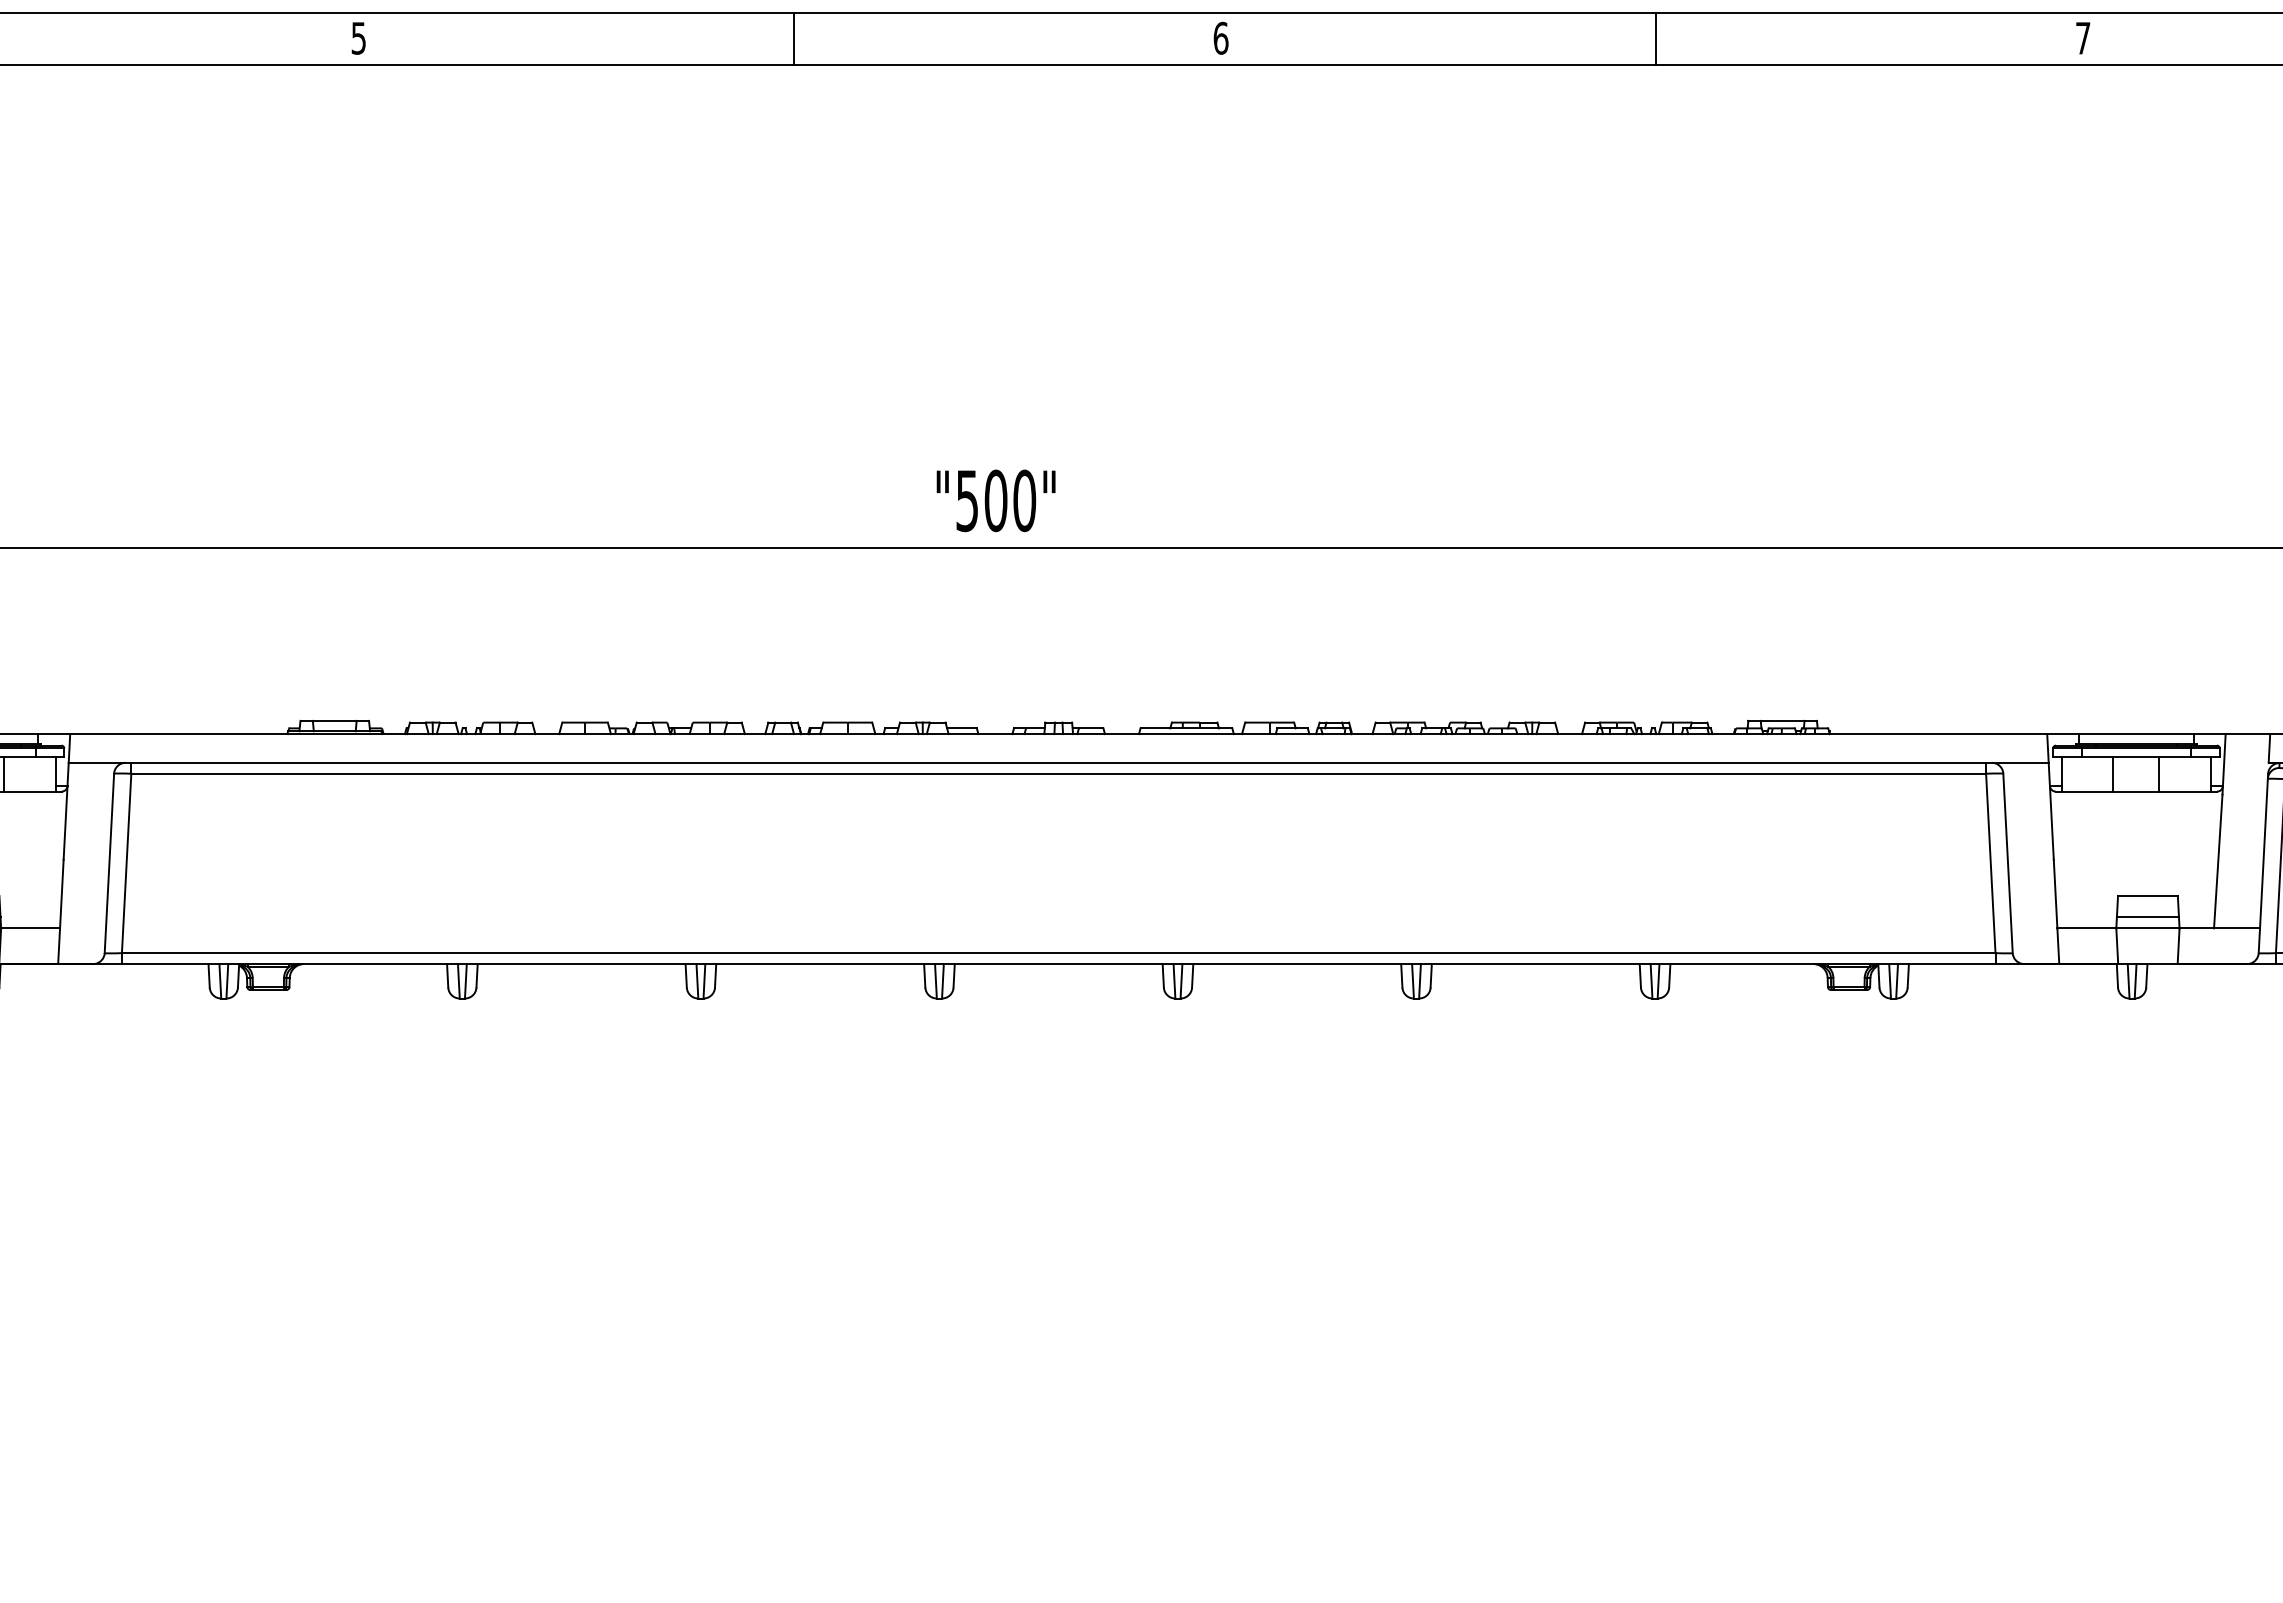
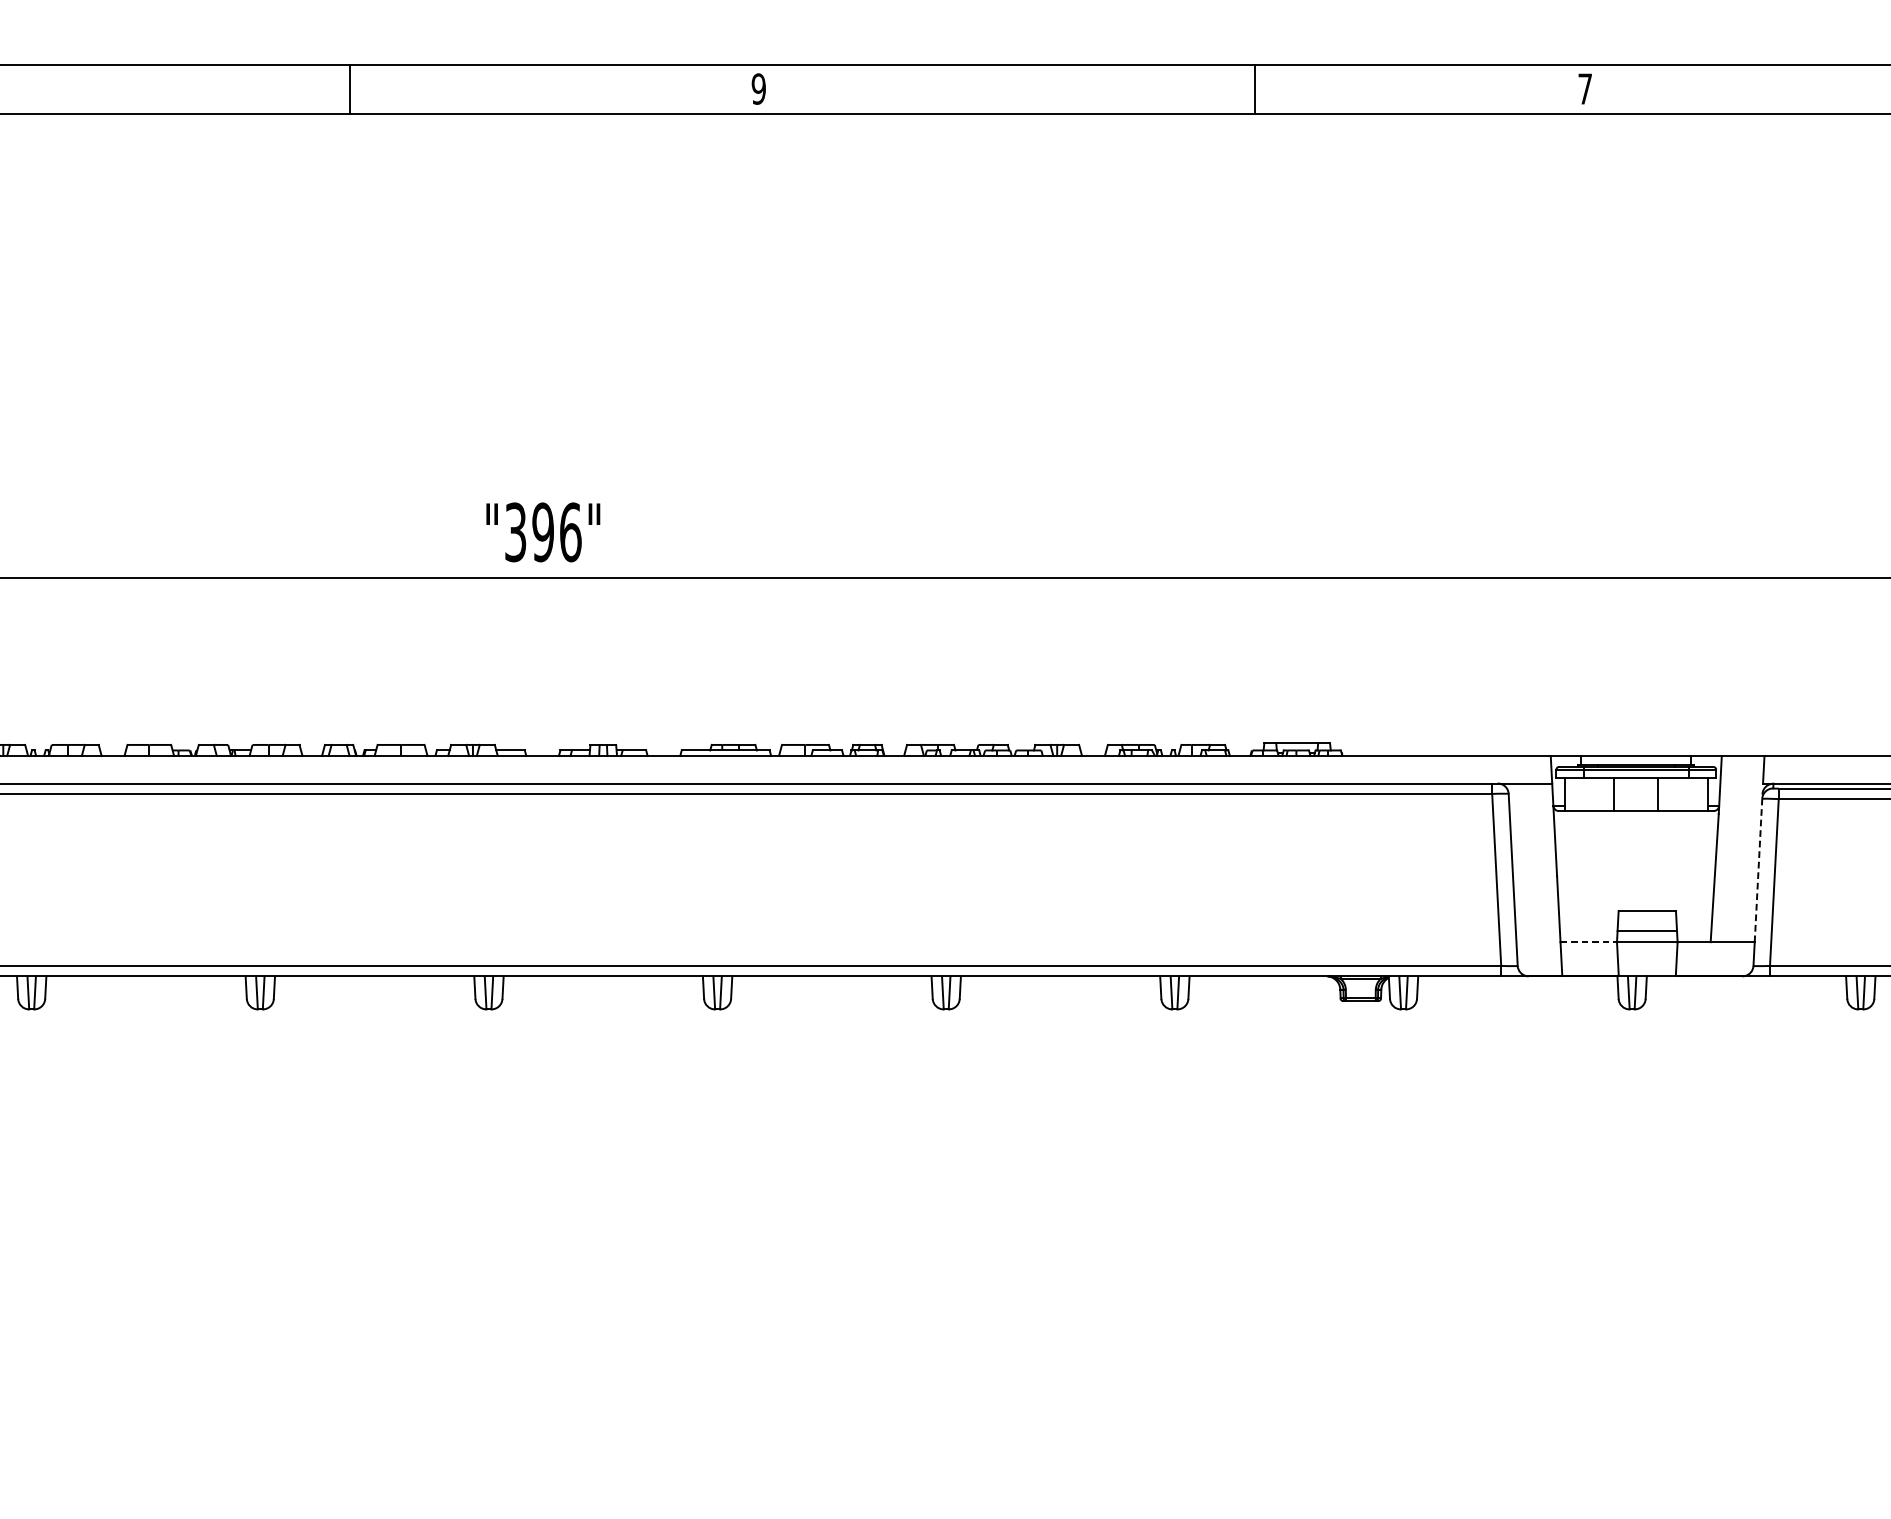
text: (1220, 37) -> (758, 88), 6 -> 9
line: (1656, 38) -> (1254, 89), moved
text: (996, 500) -> (543, 532), "500" -> "396"
line: (2264, 850) -> (1759, 867), solid -> dashed
line: (2087, 928) -> (1589, 942), solid -> dashed

